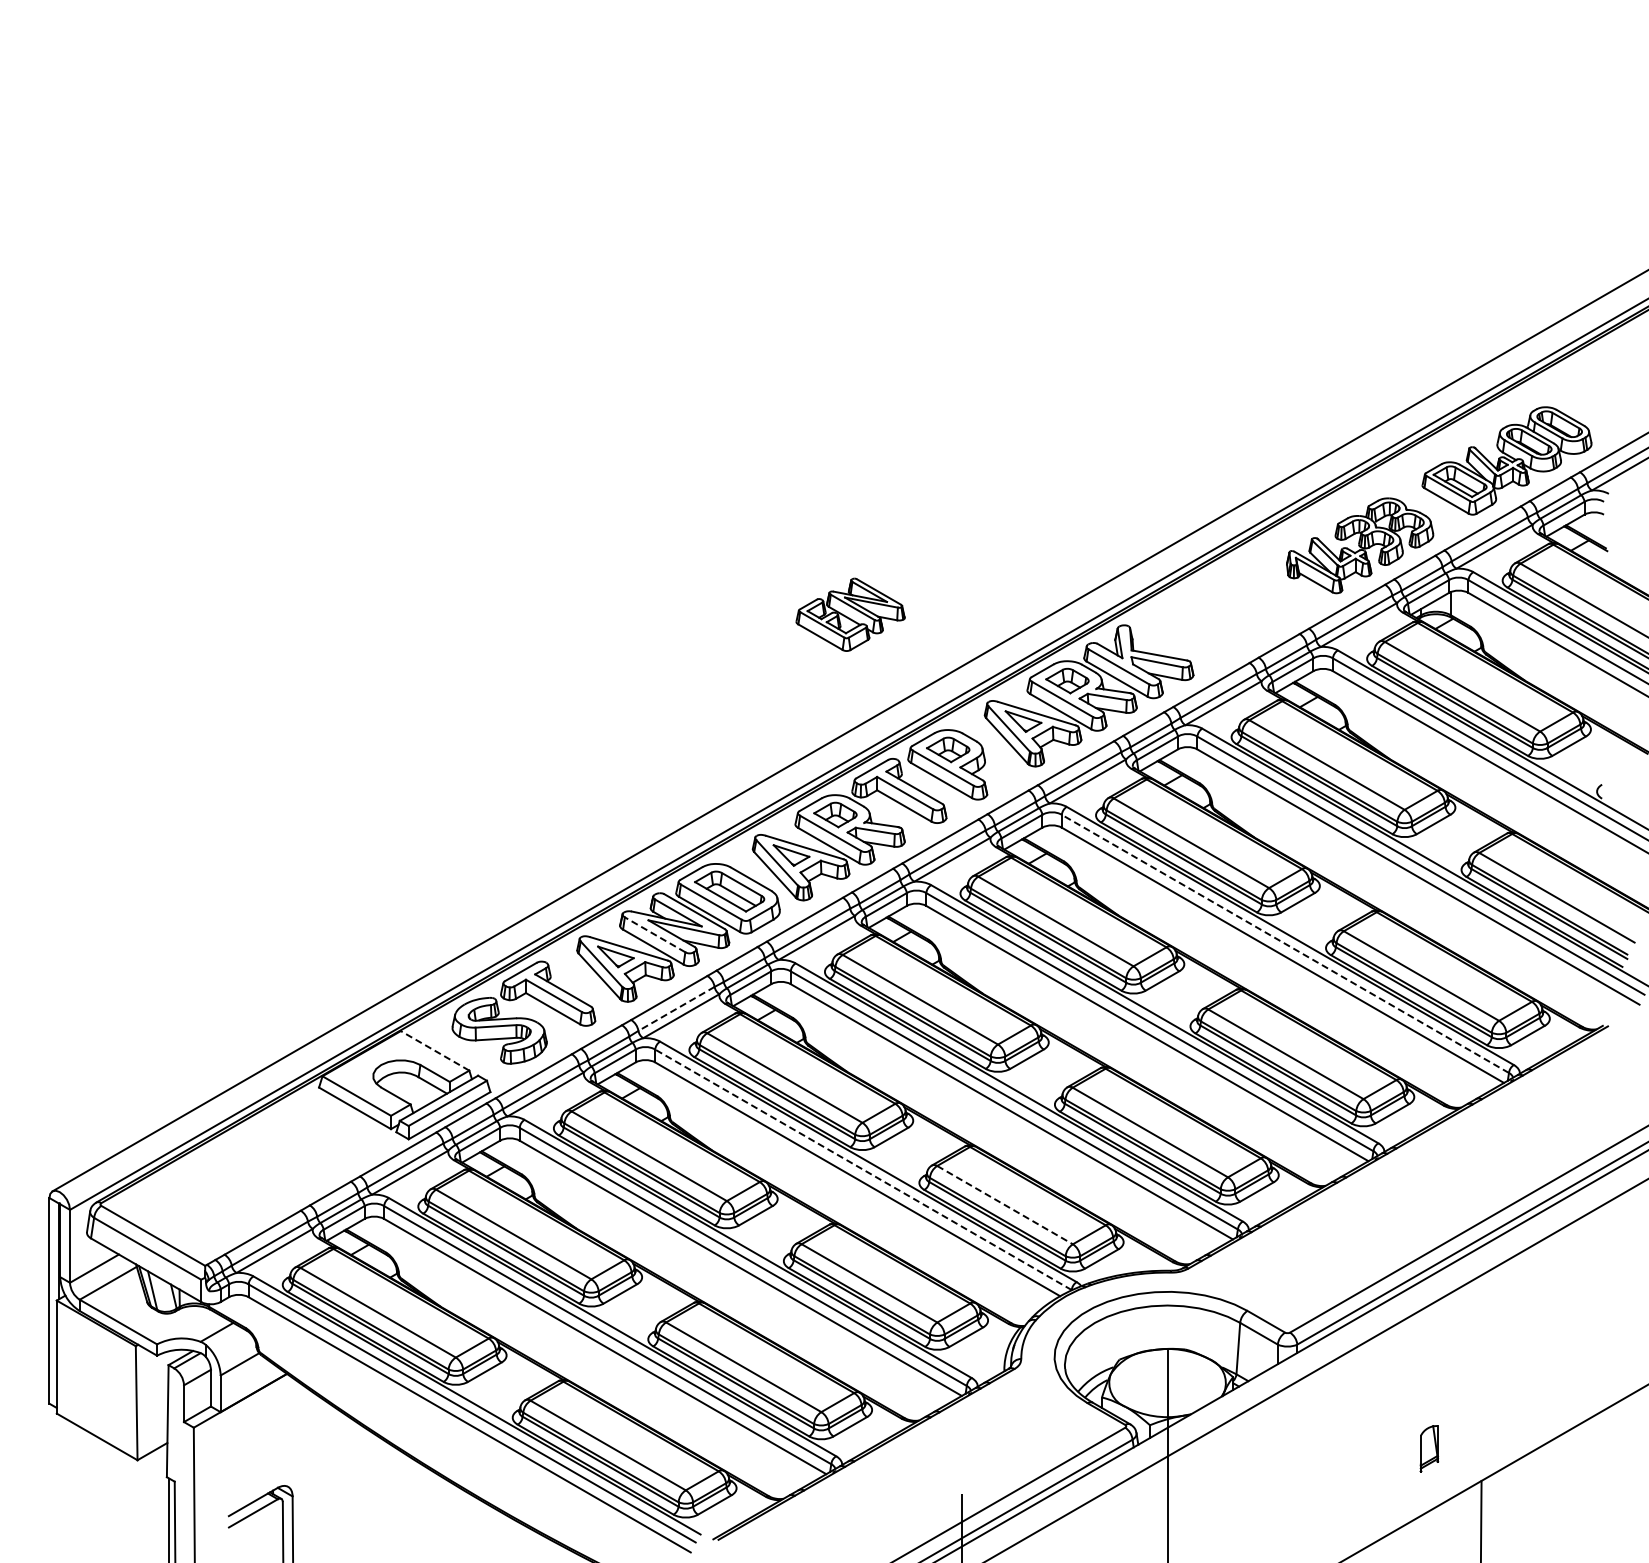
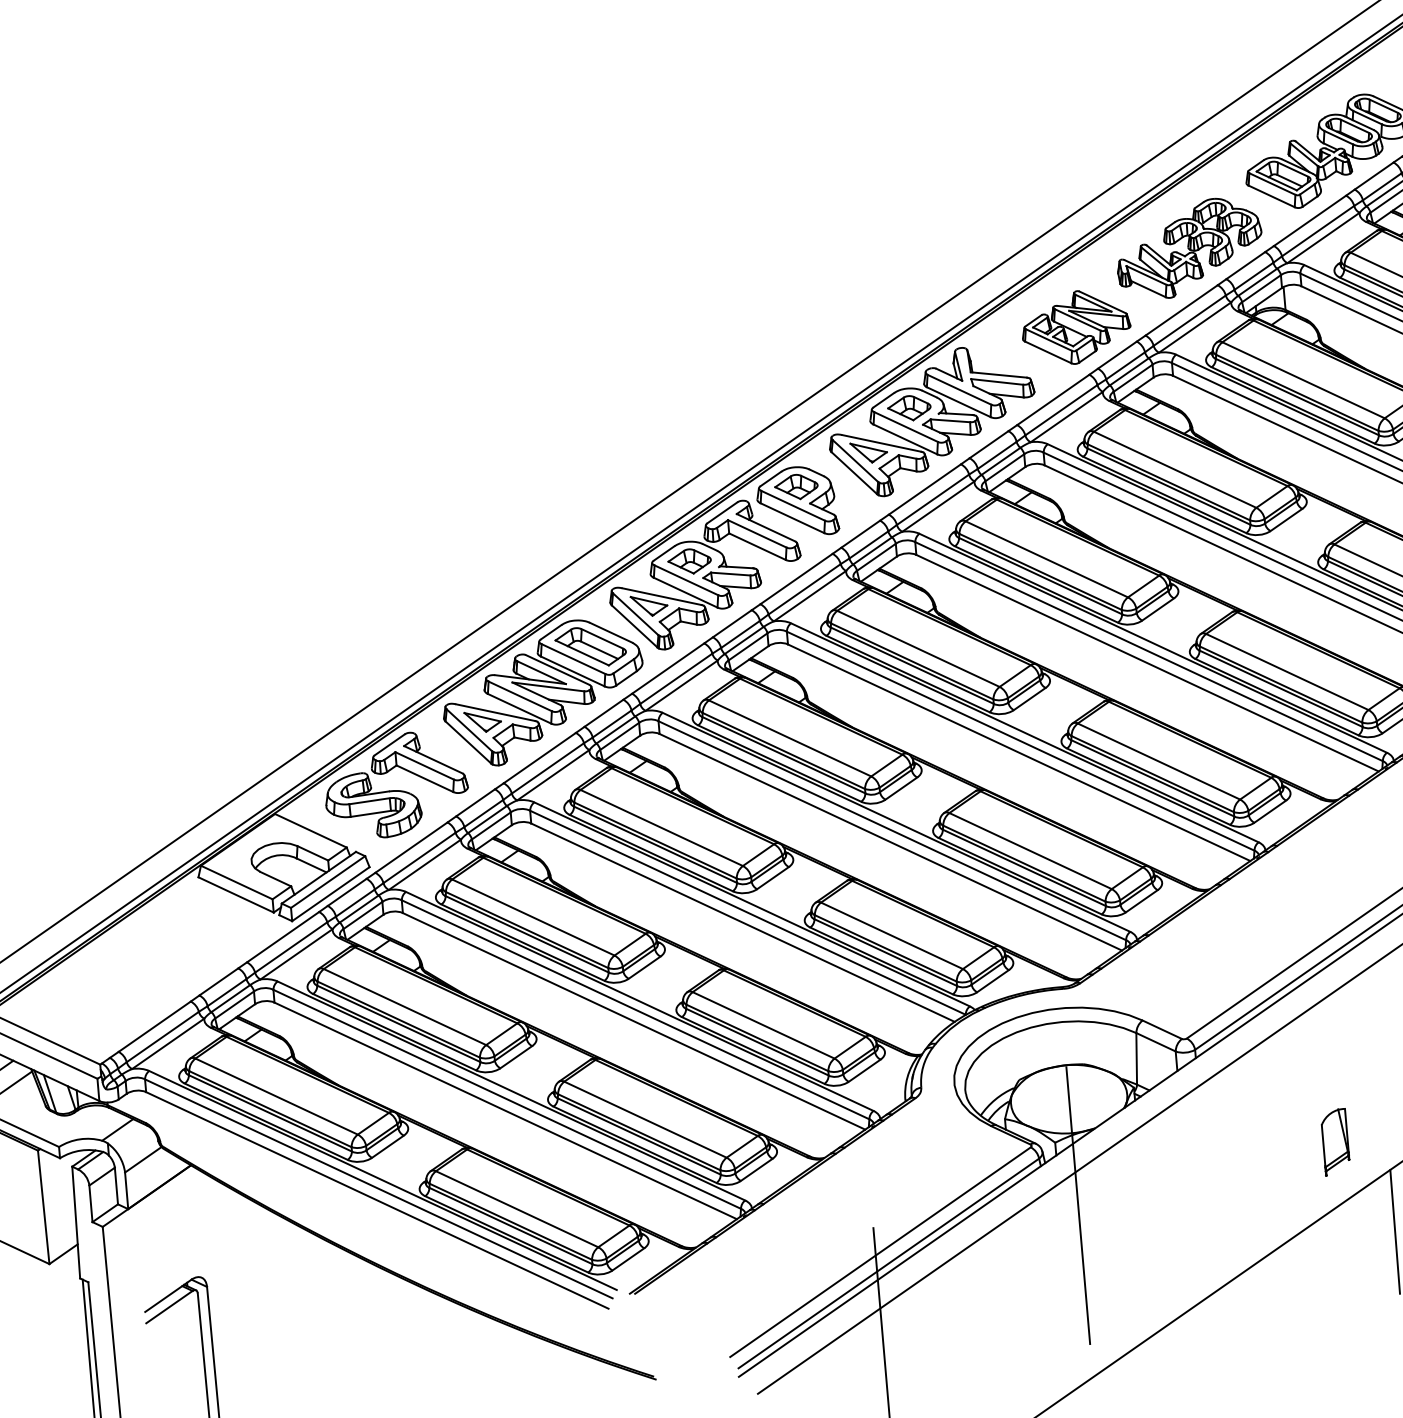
part: (850, 614) -> (1076, 327), moved
line: (655, 934) -> (520, 696), dashed -> solid
line: (1284, 943) -> (1148, 651), dashed -> solid
line: (676, 1008) -> (547, 767), dashed -> solid
line: (435, 1050) -> (311, 830), dashed -> solid
line: (863, 1169) -> (747, 912), dashed -> solid
line: (1005, 1205) -> (892, 936), dashed -> solid
part: (1429, 1448) -> (1335, 1142), size x1.43

